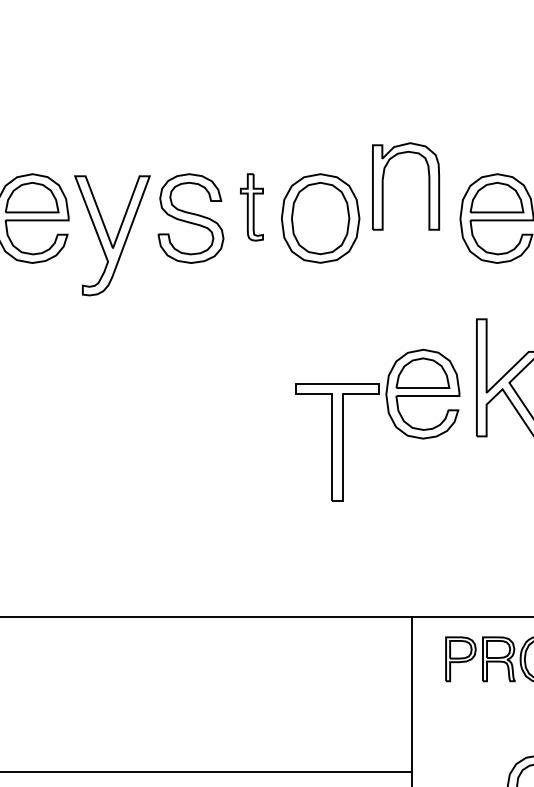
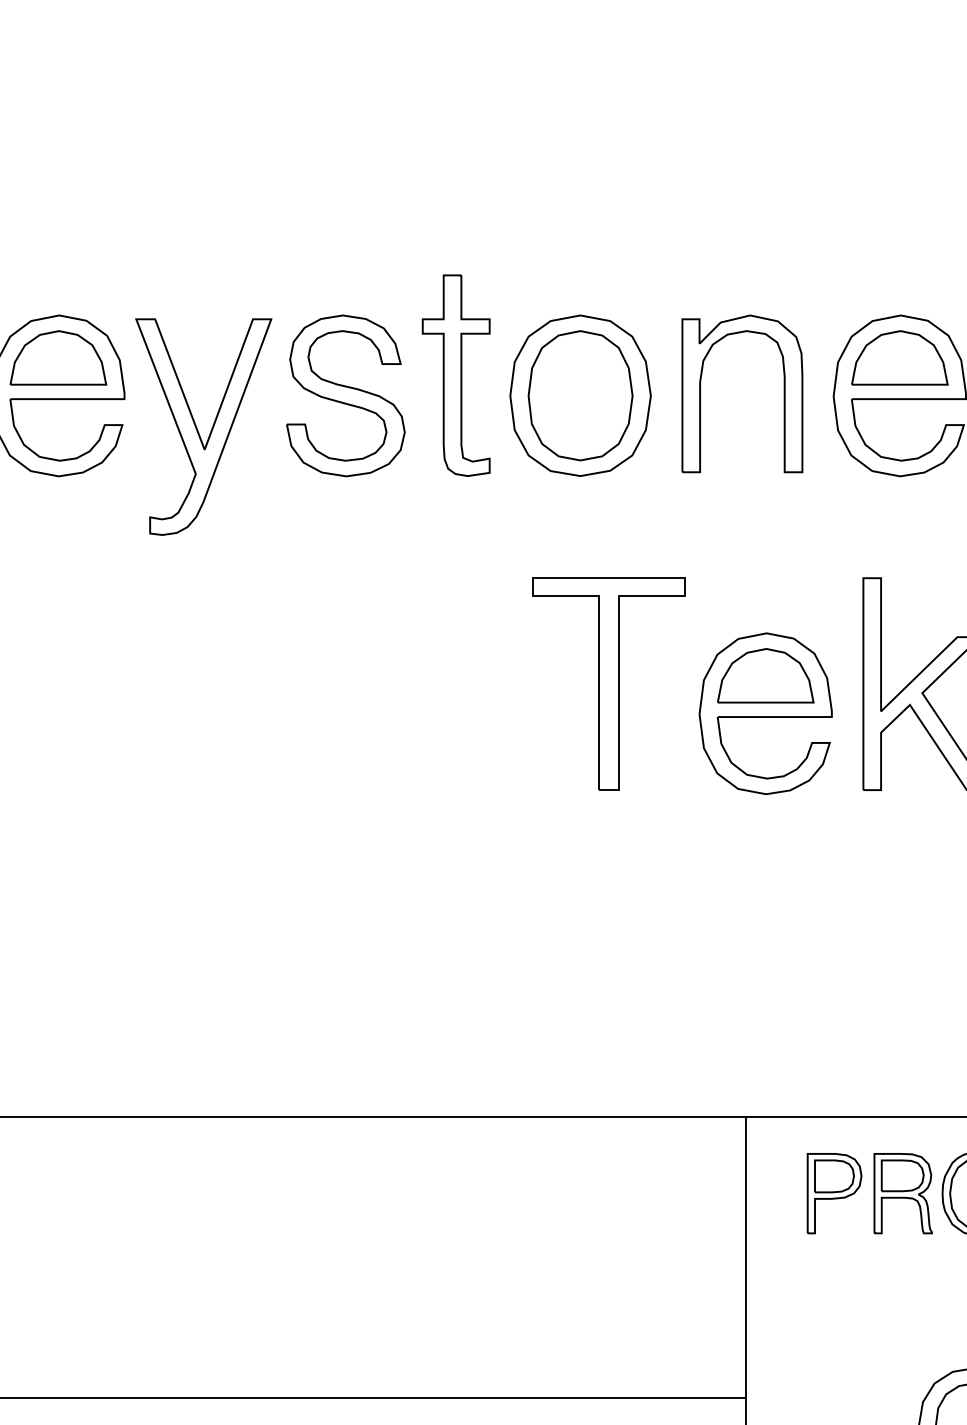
part: (428, 186) -> (783, 393), moved
part: (251, 207) -> (455, 375), size x1.67
part: (337, 442) -> (609, 683), moved

